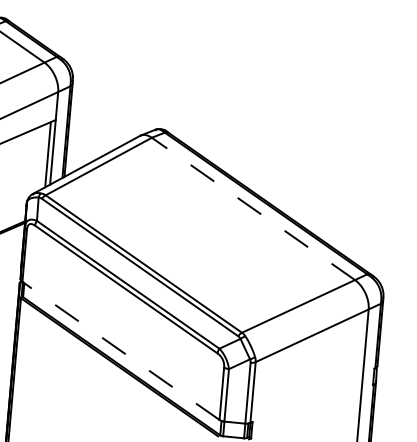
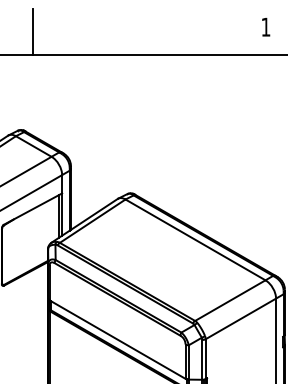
line: (253, 208) -> (195, 239), dashed -> solid
line: (120, 350) -> (117, 339), dashed -> solid

